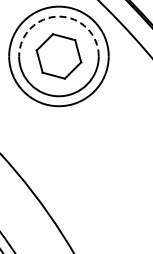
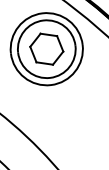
arc: (58, 16) -> (43, 20), dashed -> solid

